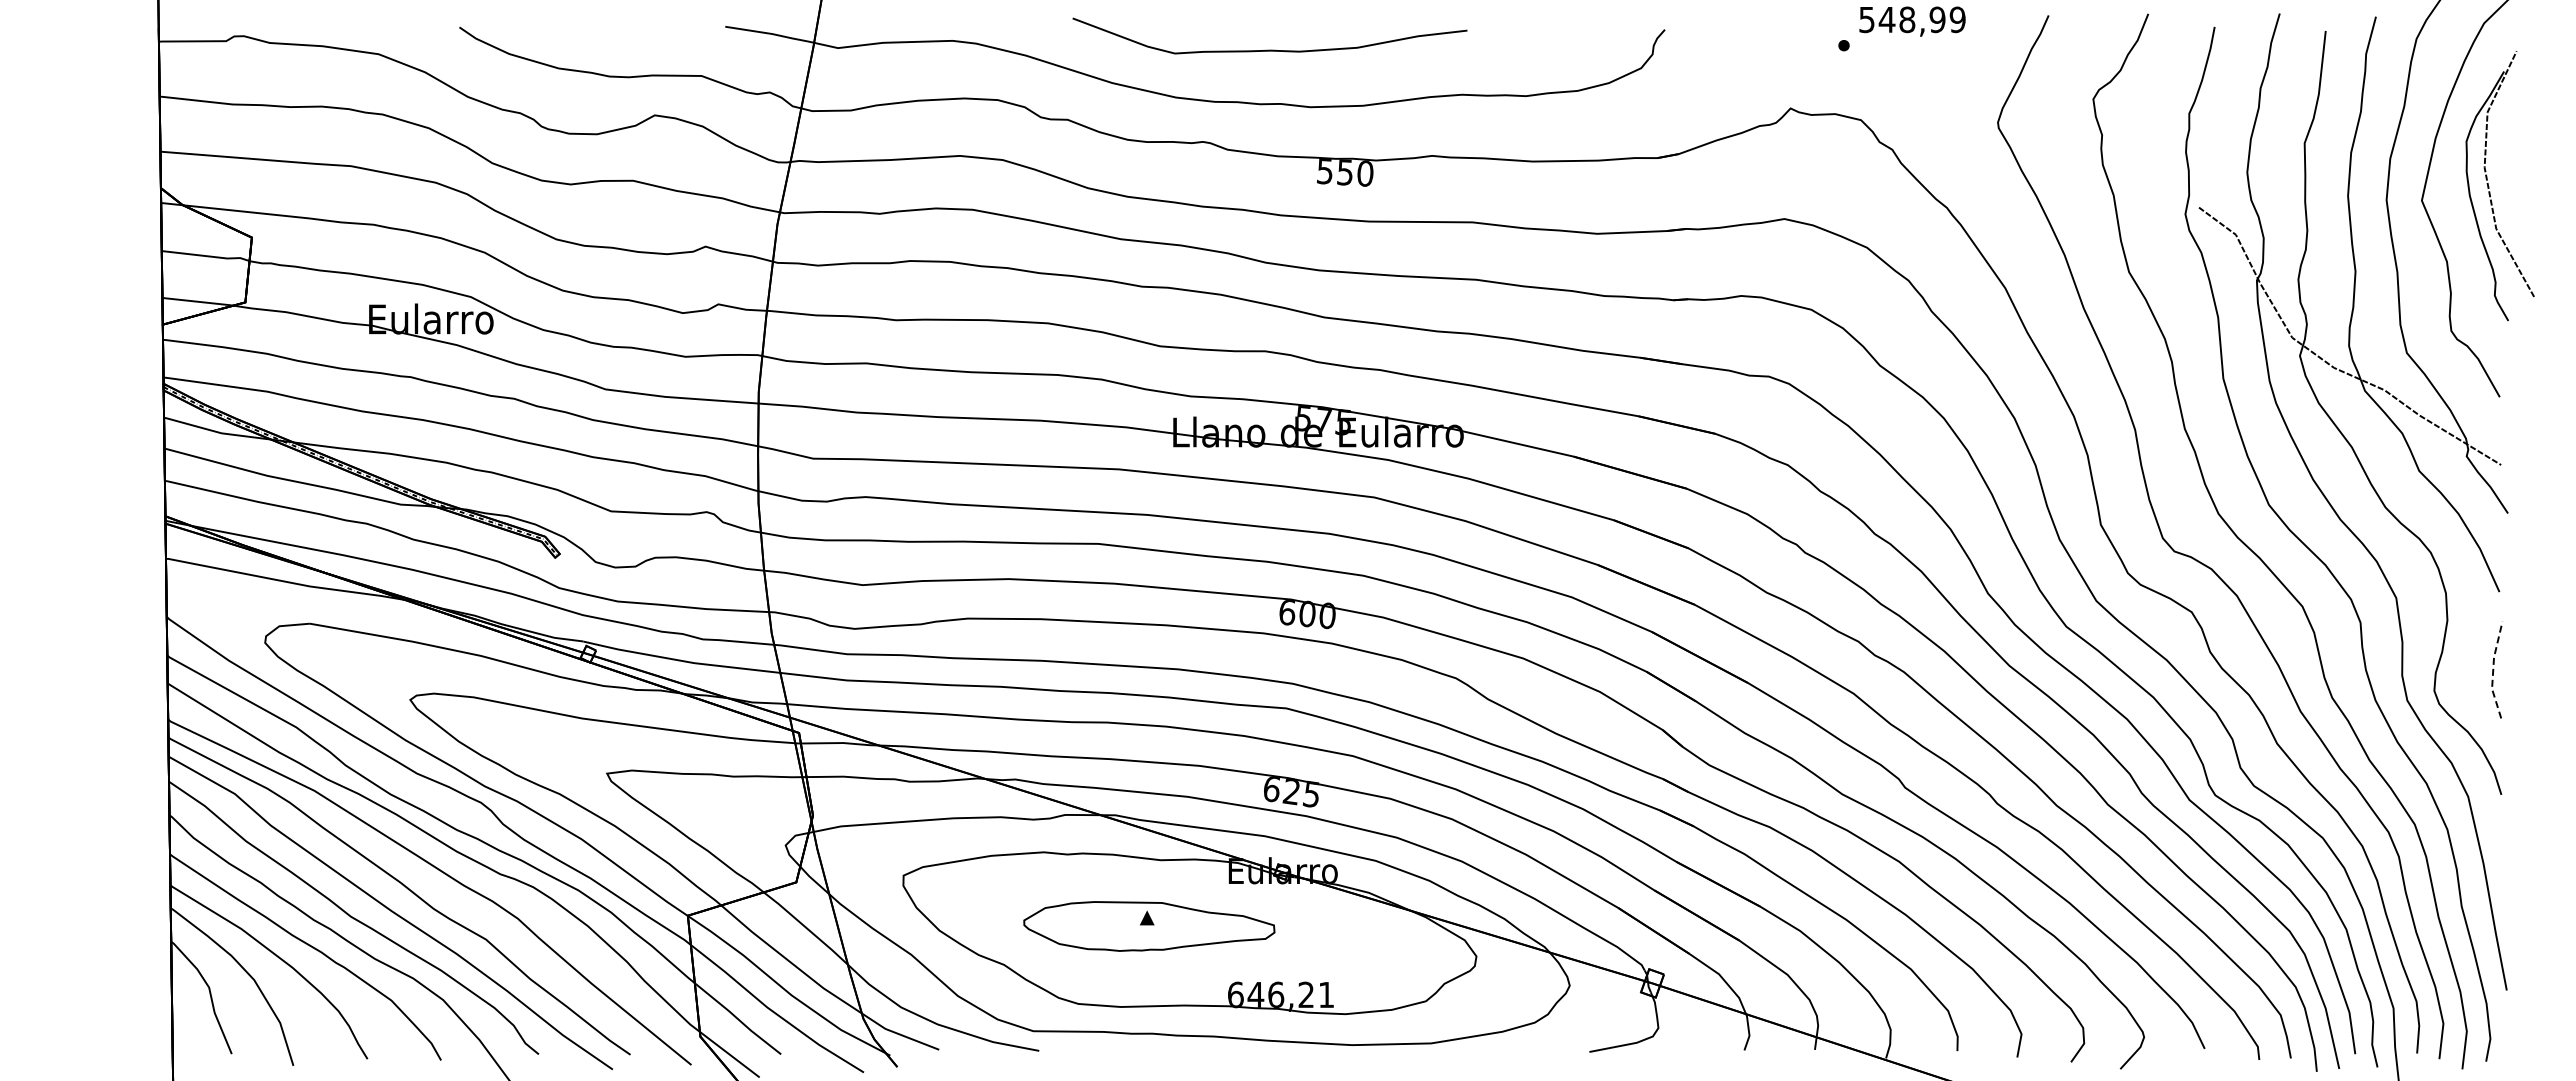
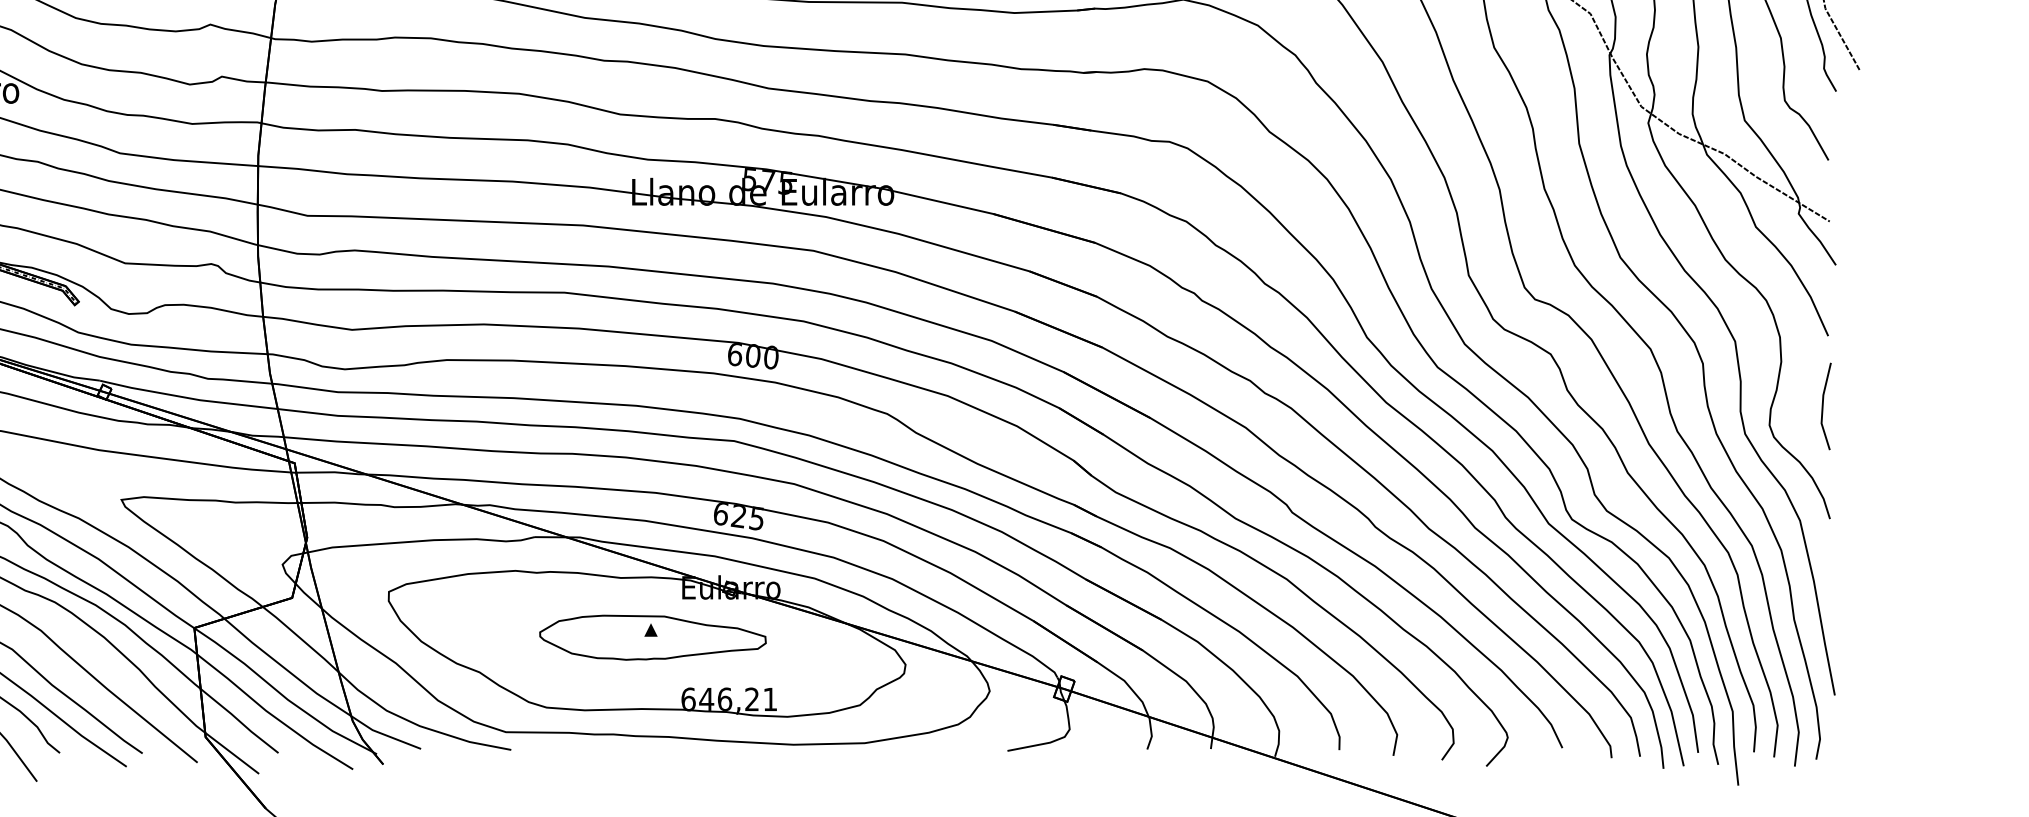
line: (2493, 670) -> (1822, 406), dashed -> solid
part: (1149, 926) -> (653, 637), moved

